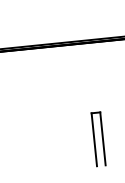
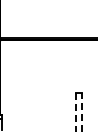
line: (103, 139) -> (82, 112), solid -> dashed
line: (94, 140) -> (75, 112), solid -> dashed

